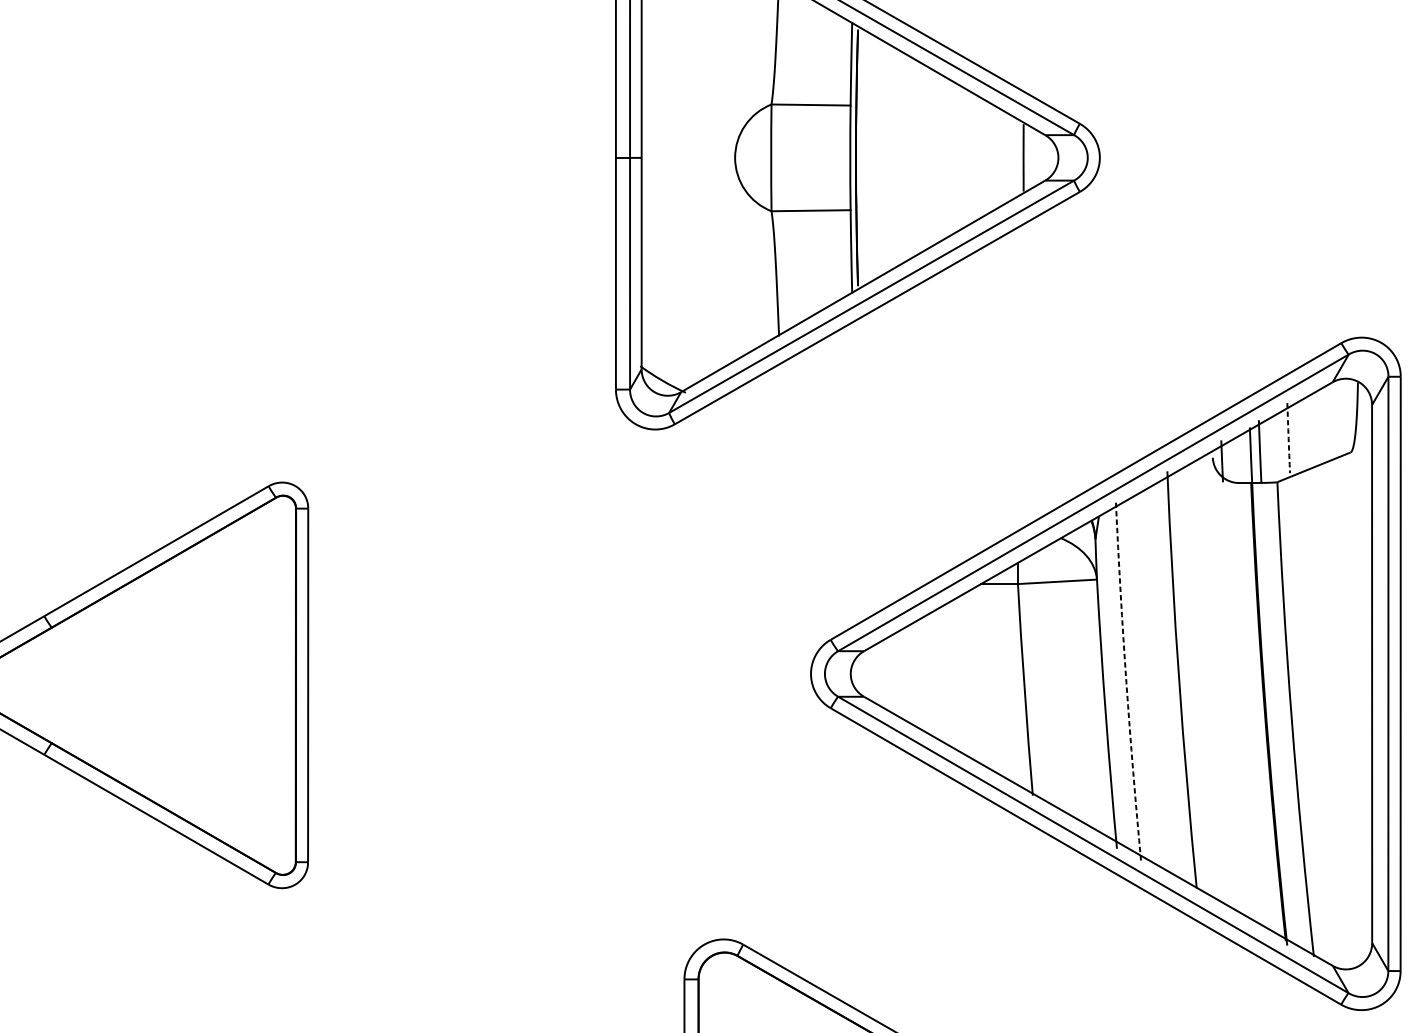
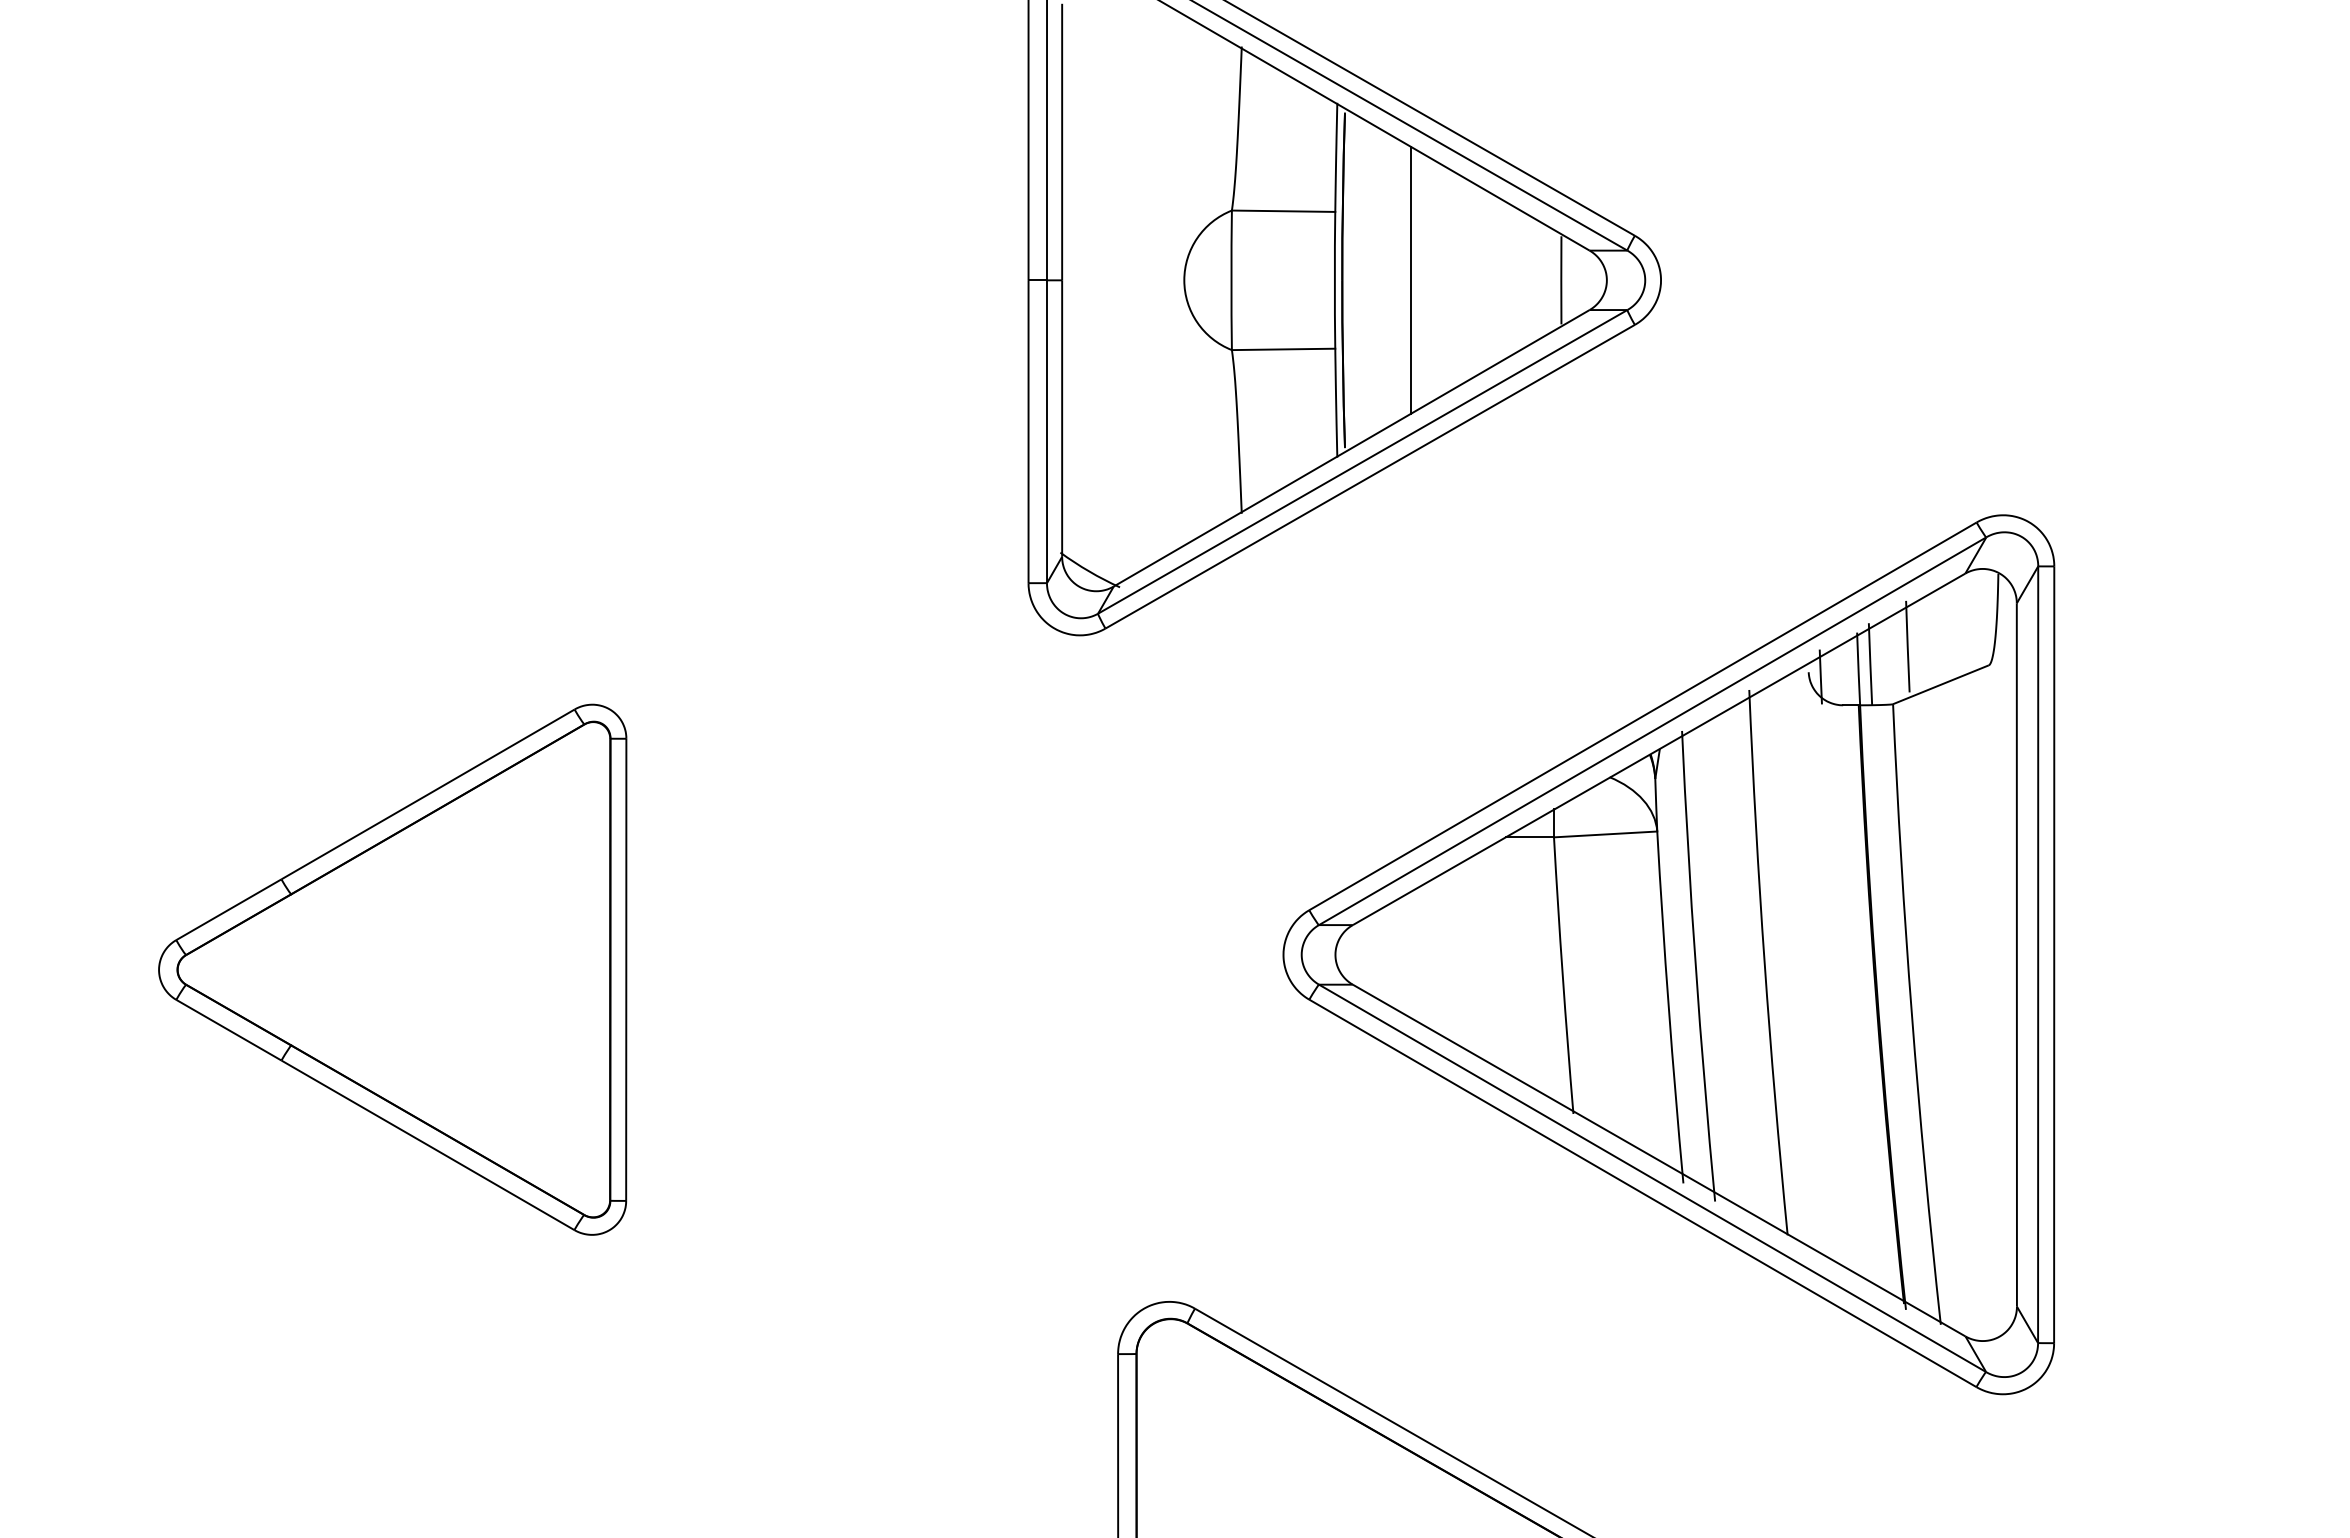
line: (908, 158) -> (1410, 280), added
arc: (1288, 438) -> (1907, 646), dashed -> solid
arc: (1126, 682) -> (1695, 966), dashed -> solid

